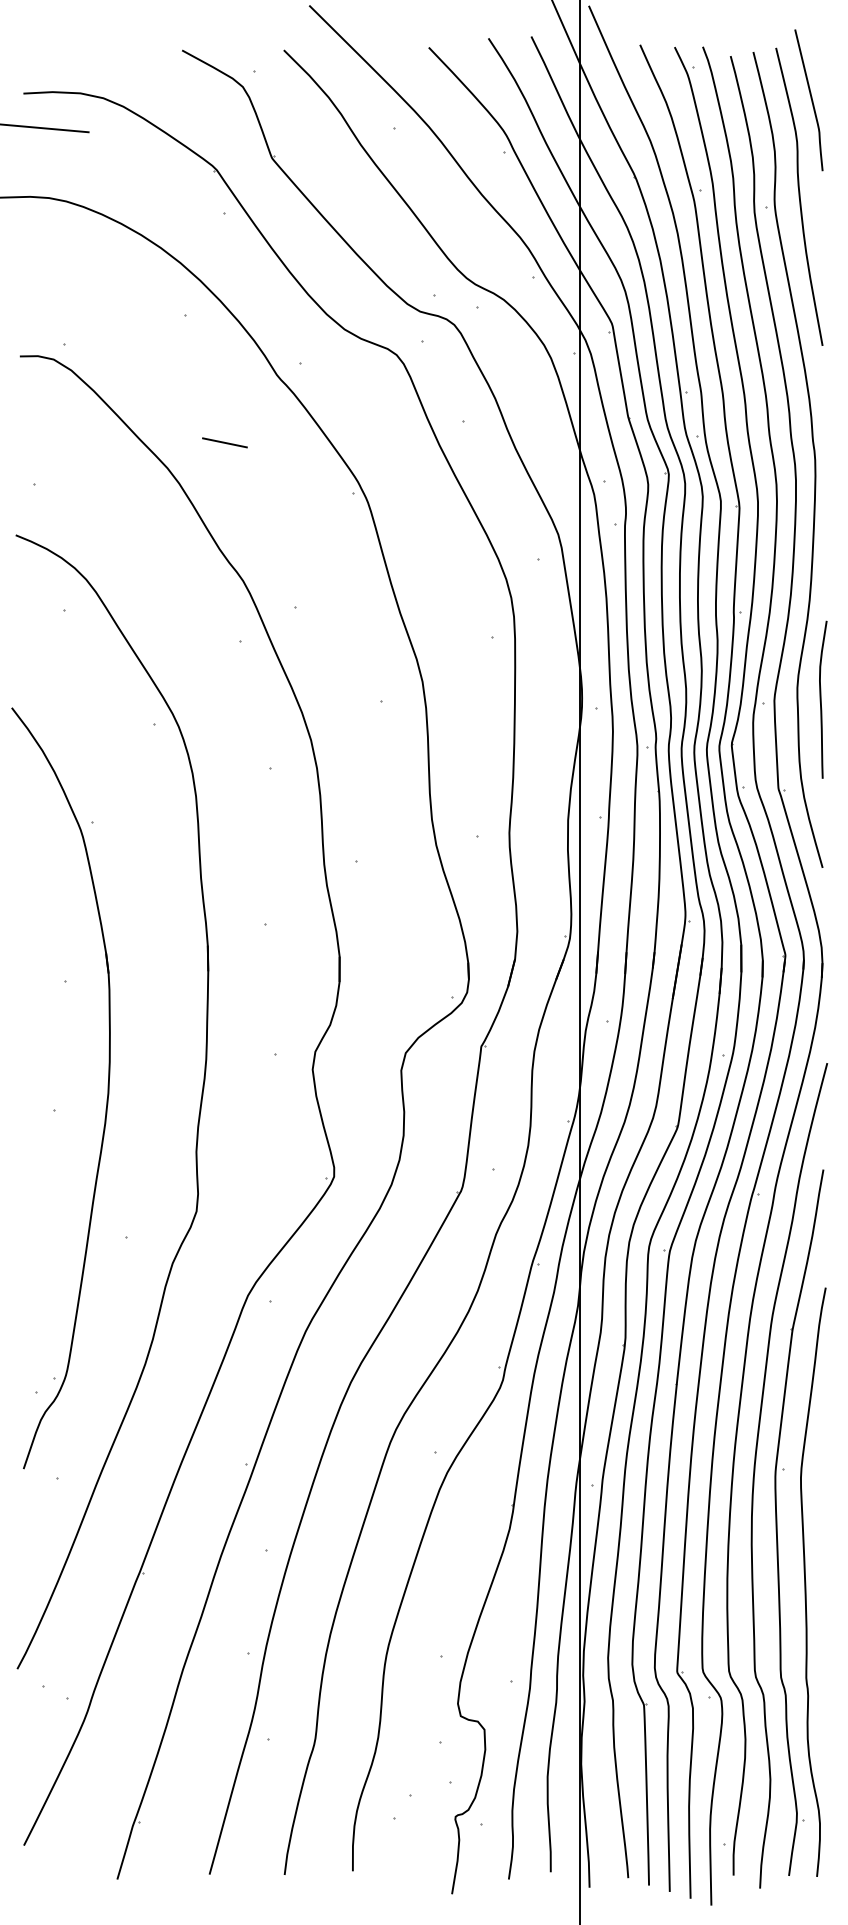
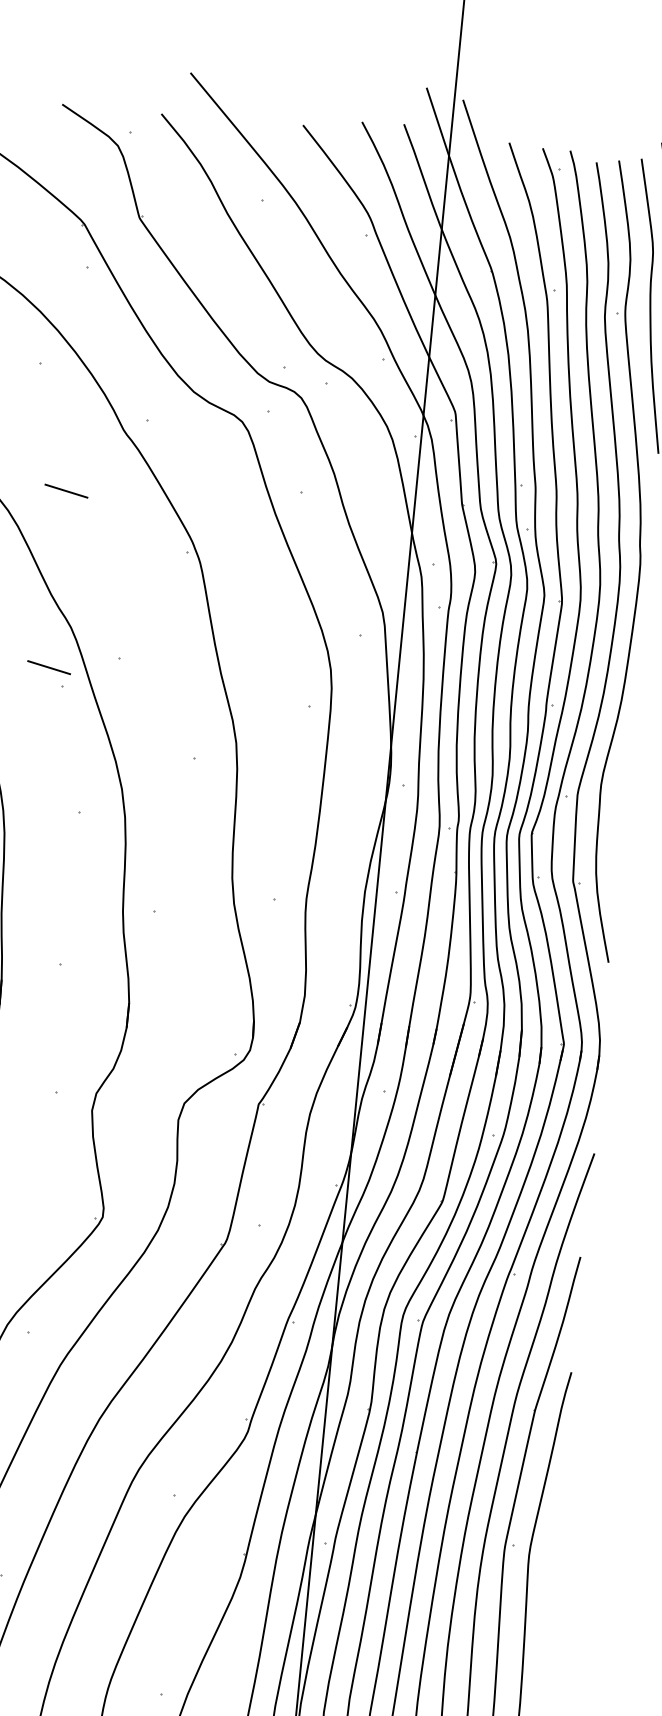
line: (224, 623) -> (48, 667), added
curve: (821, 699) -> (623, 798), removed

